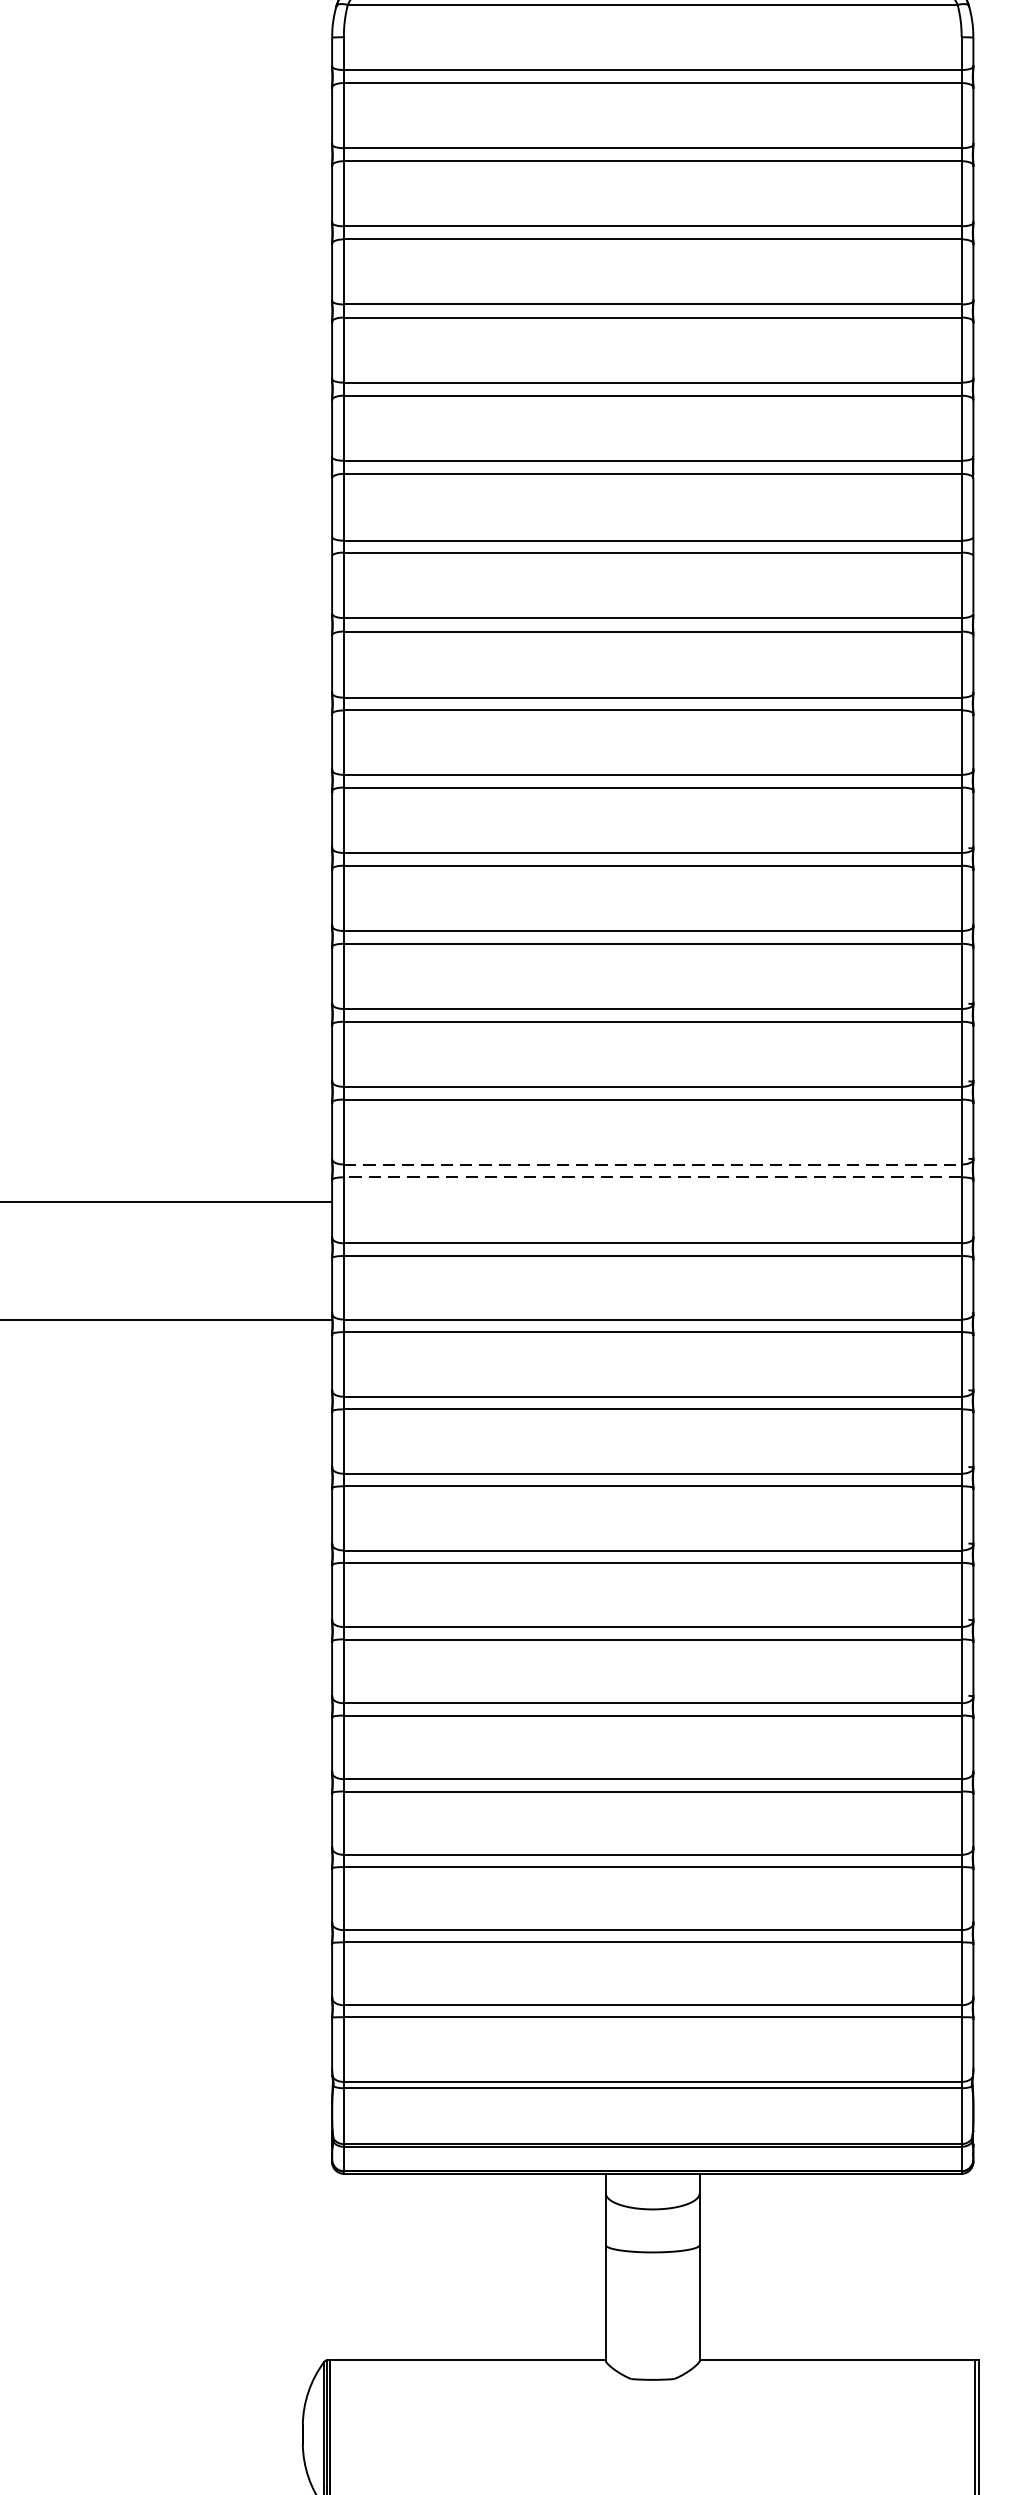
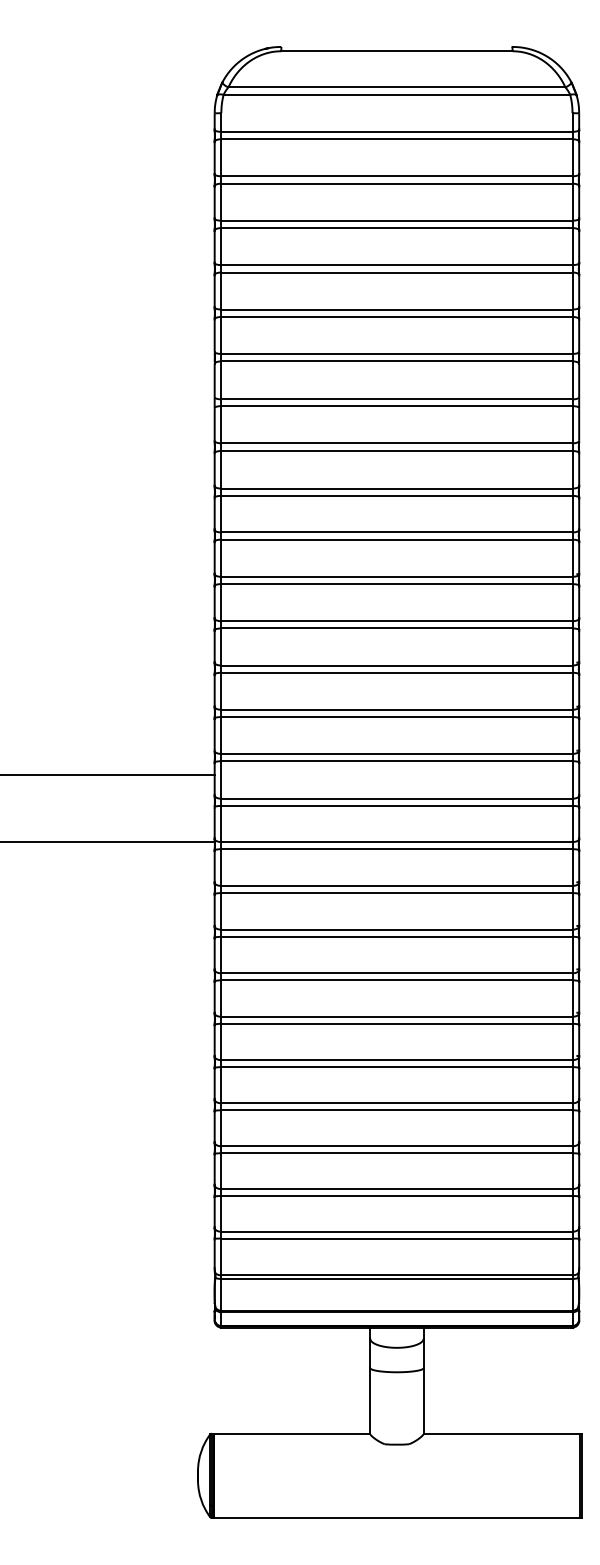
line: (651, 1163) -> (396, 753), dashed -> solid
line: (651, 1177) -> (396, 761), dashed -> solid

